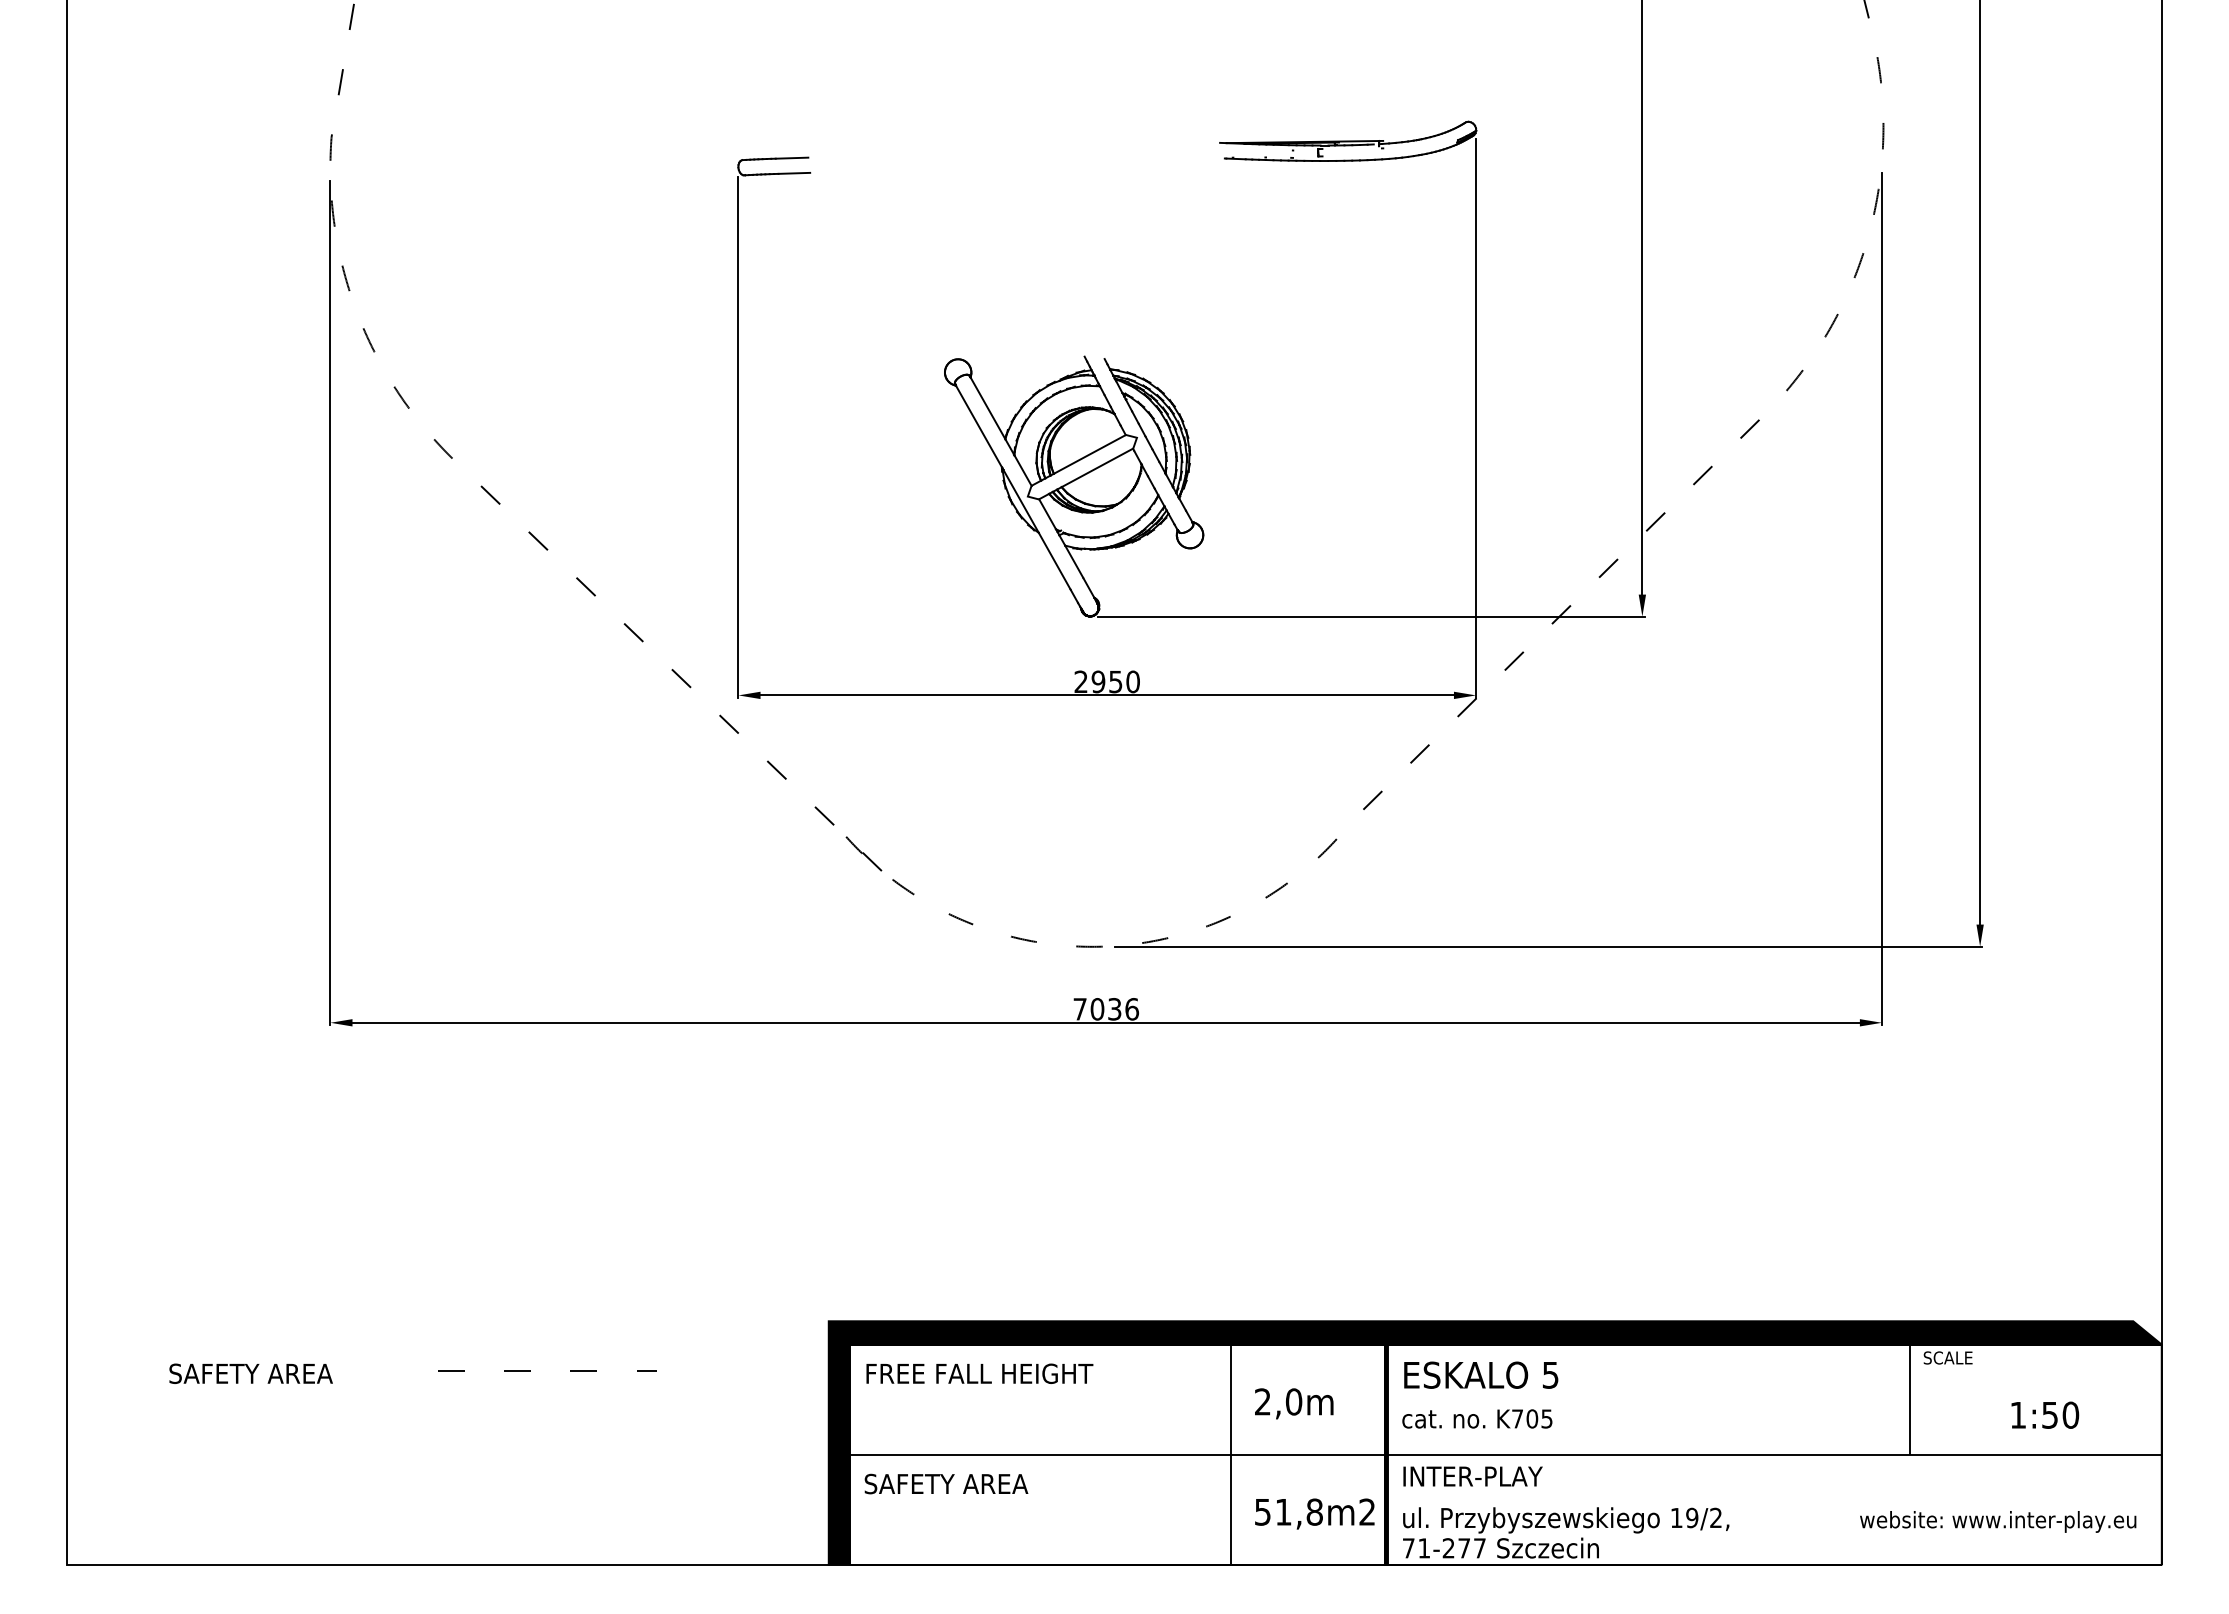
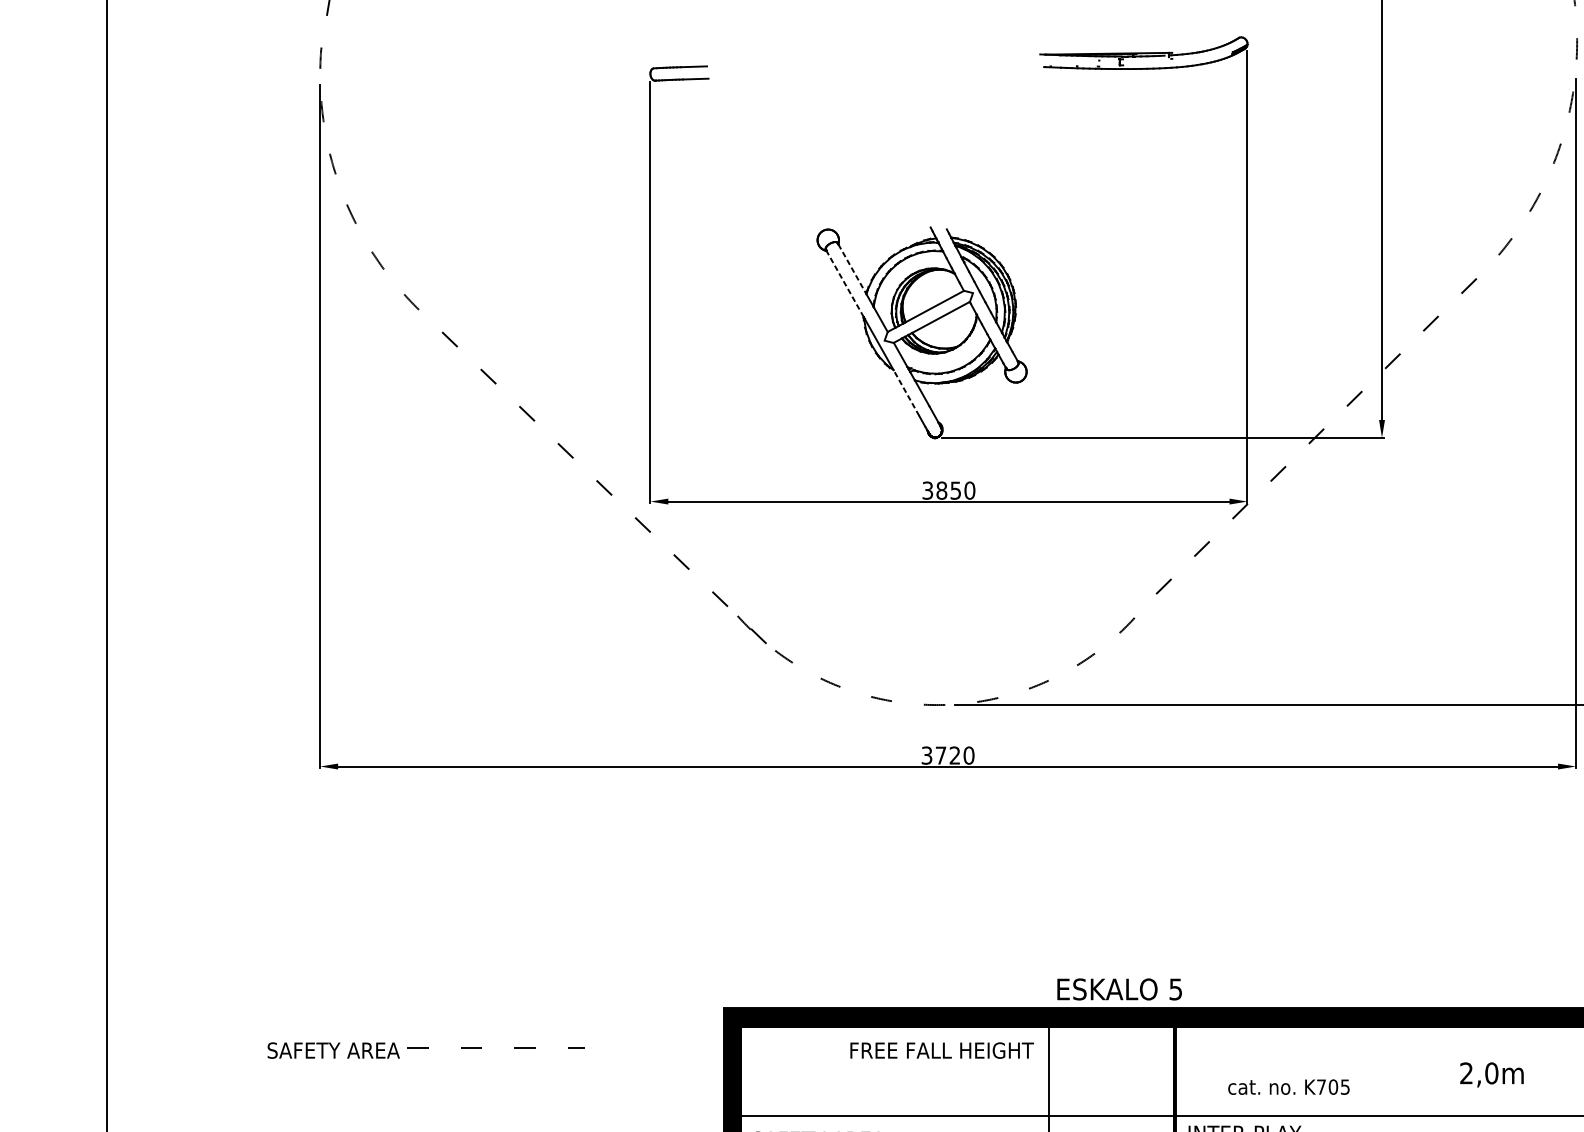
line: (988, 408) -> (852, 269), solid -> dashed
line: (979, 426) -> (845, 283), solid -> dashed
line: (1054, 561) -> (906, 393), solid -> dashed
text: (1089, 681) -> (934, 490), 2950 -> 3850
text: (1106, 1009) -> (948, 755), 7036 -> 3720
text: (250, 1373) -> (333, 1050), moved
text: (979, 1373) -> (941, 1050), moved
text: (1481, 1374) -> (1119, 988), moved
text: (1294, 1403) -> (1492, 1074), moved
text: (1477, 1418) -> (1289, 1086), moved

